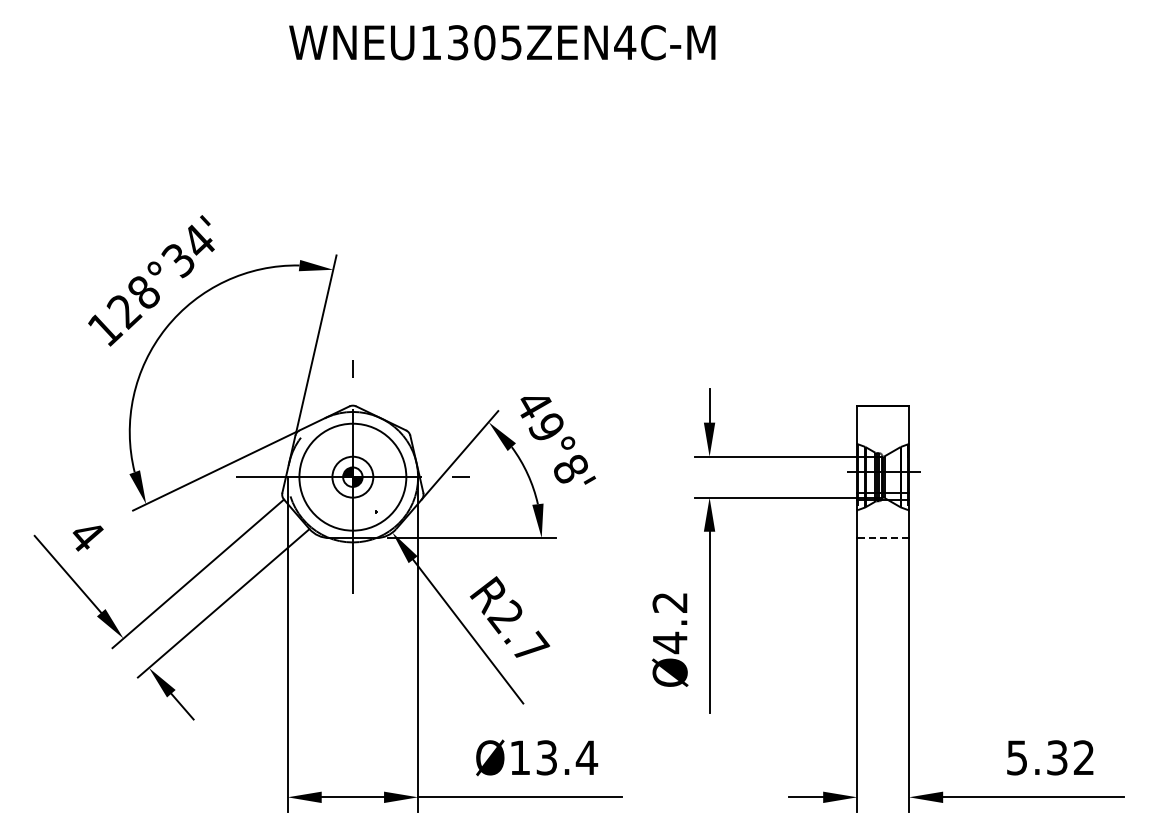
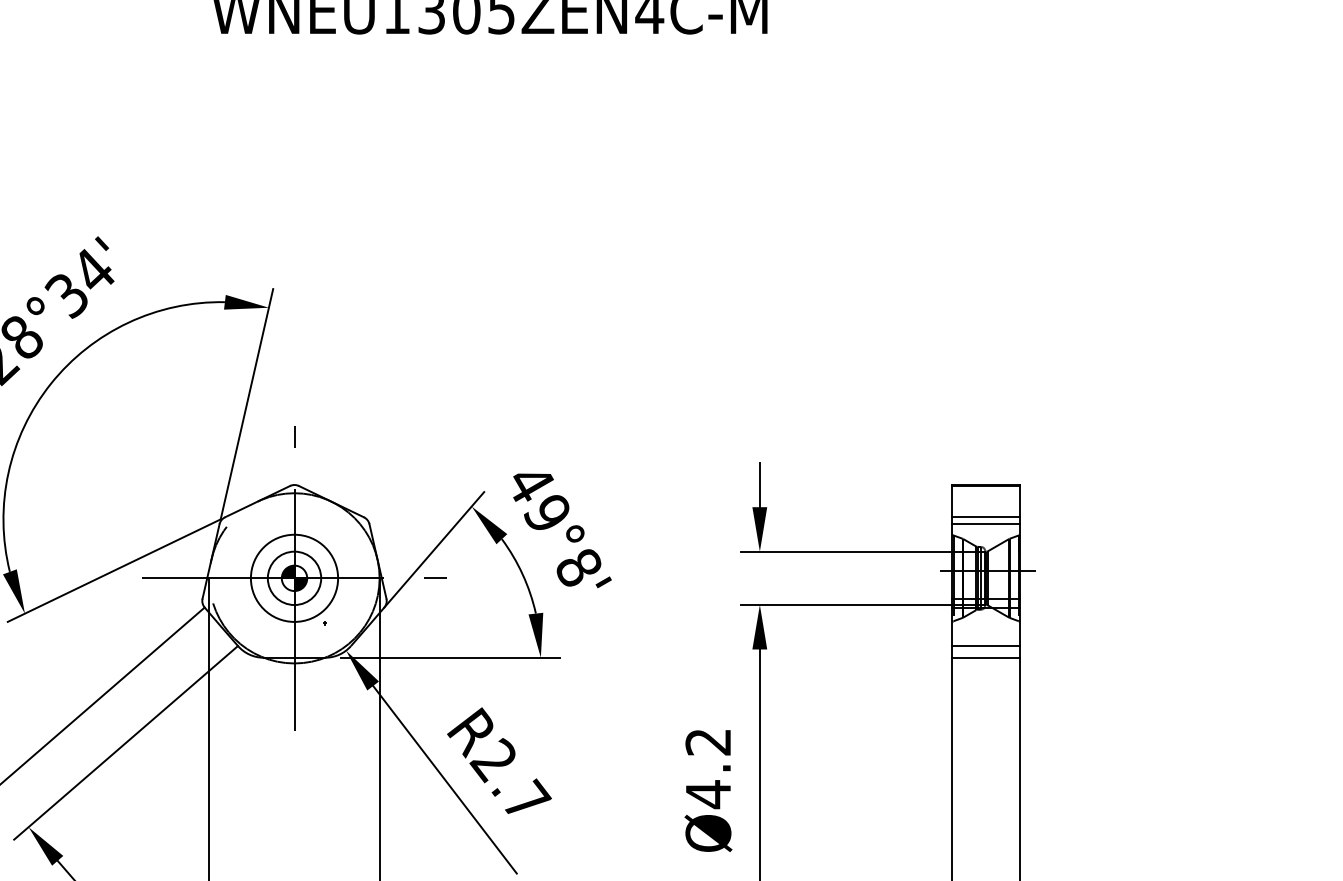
line: (883, 430) -> (986, 517), added
line: (883, 435) -> (986, 523), added
circle: (352, 476) -> (294, 577), size x0.62
line: (883, 529) -> (986, 646), added
line: (883, 538) -> (986, 658), dashed -> solid

